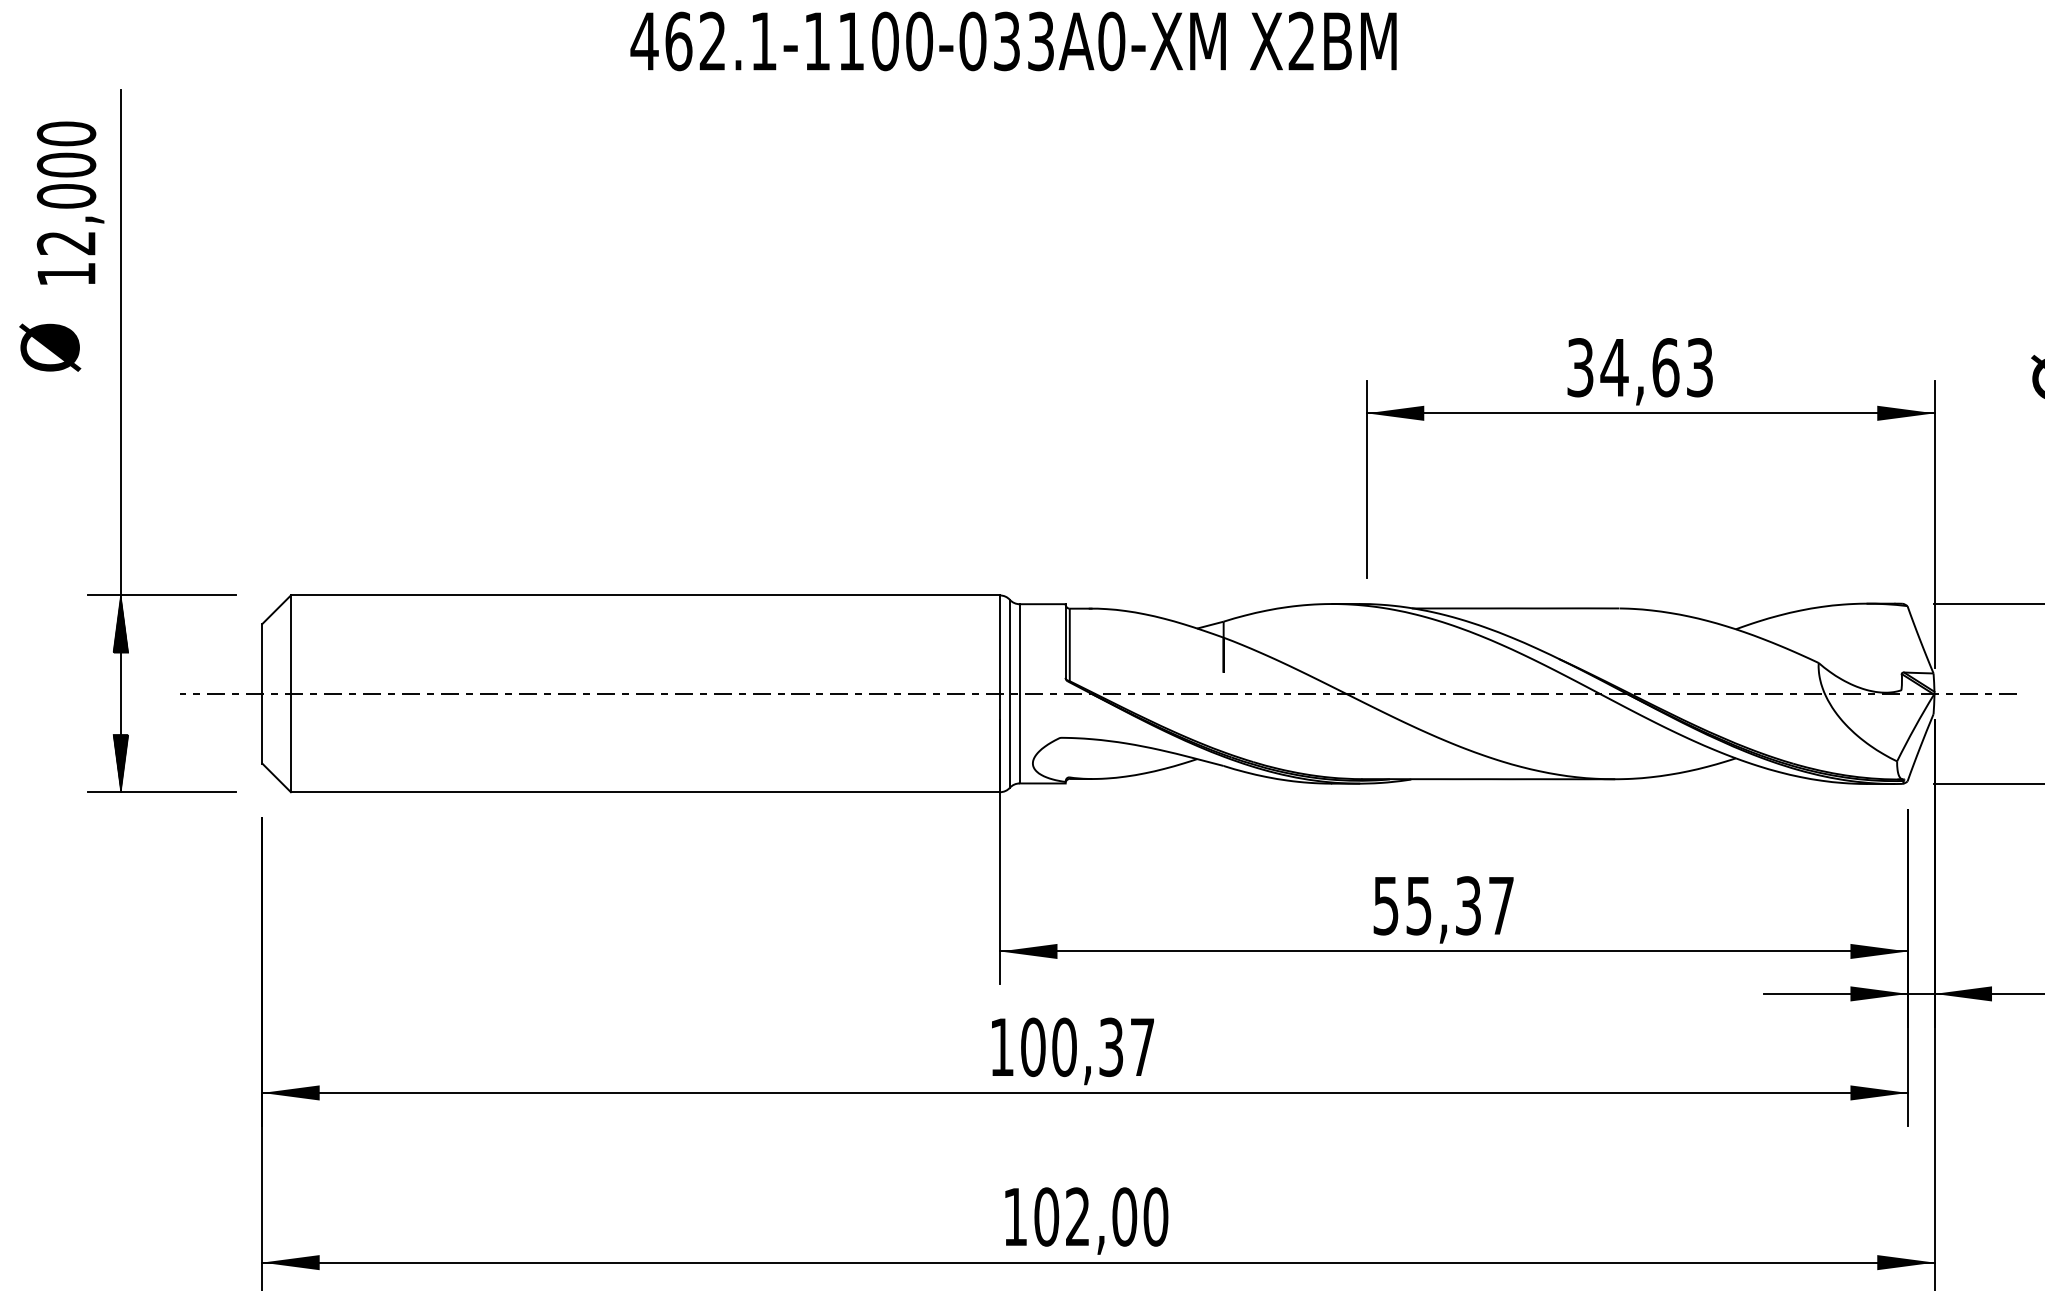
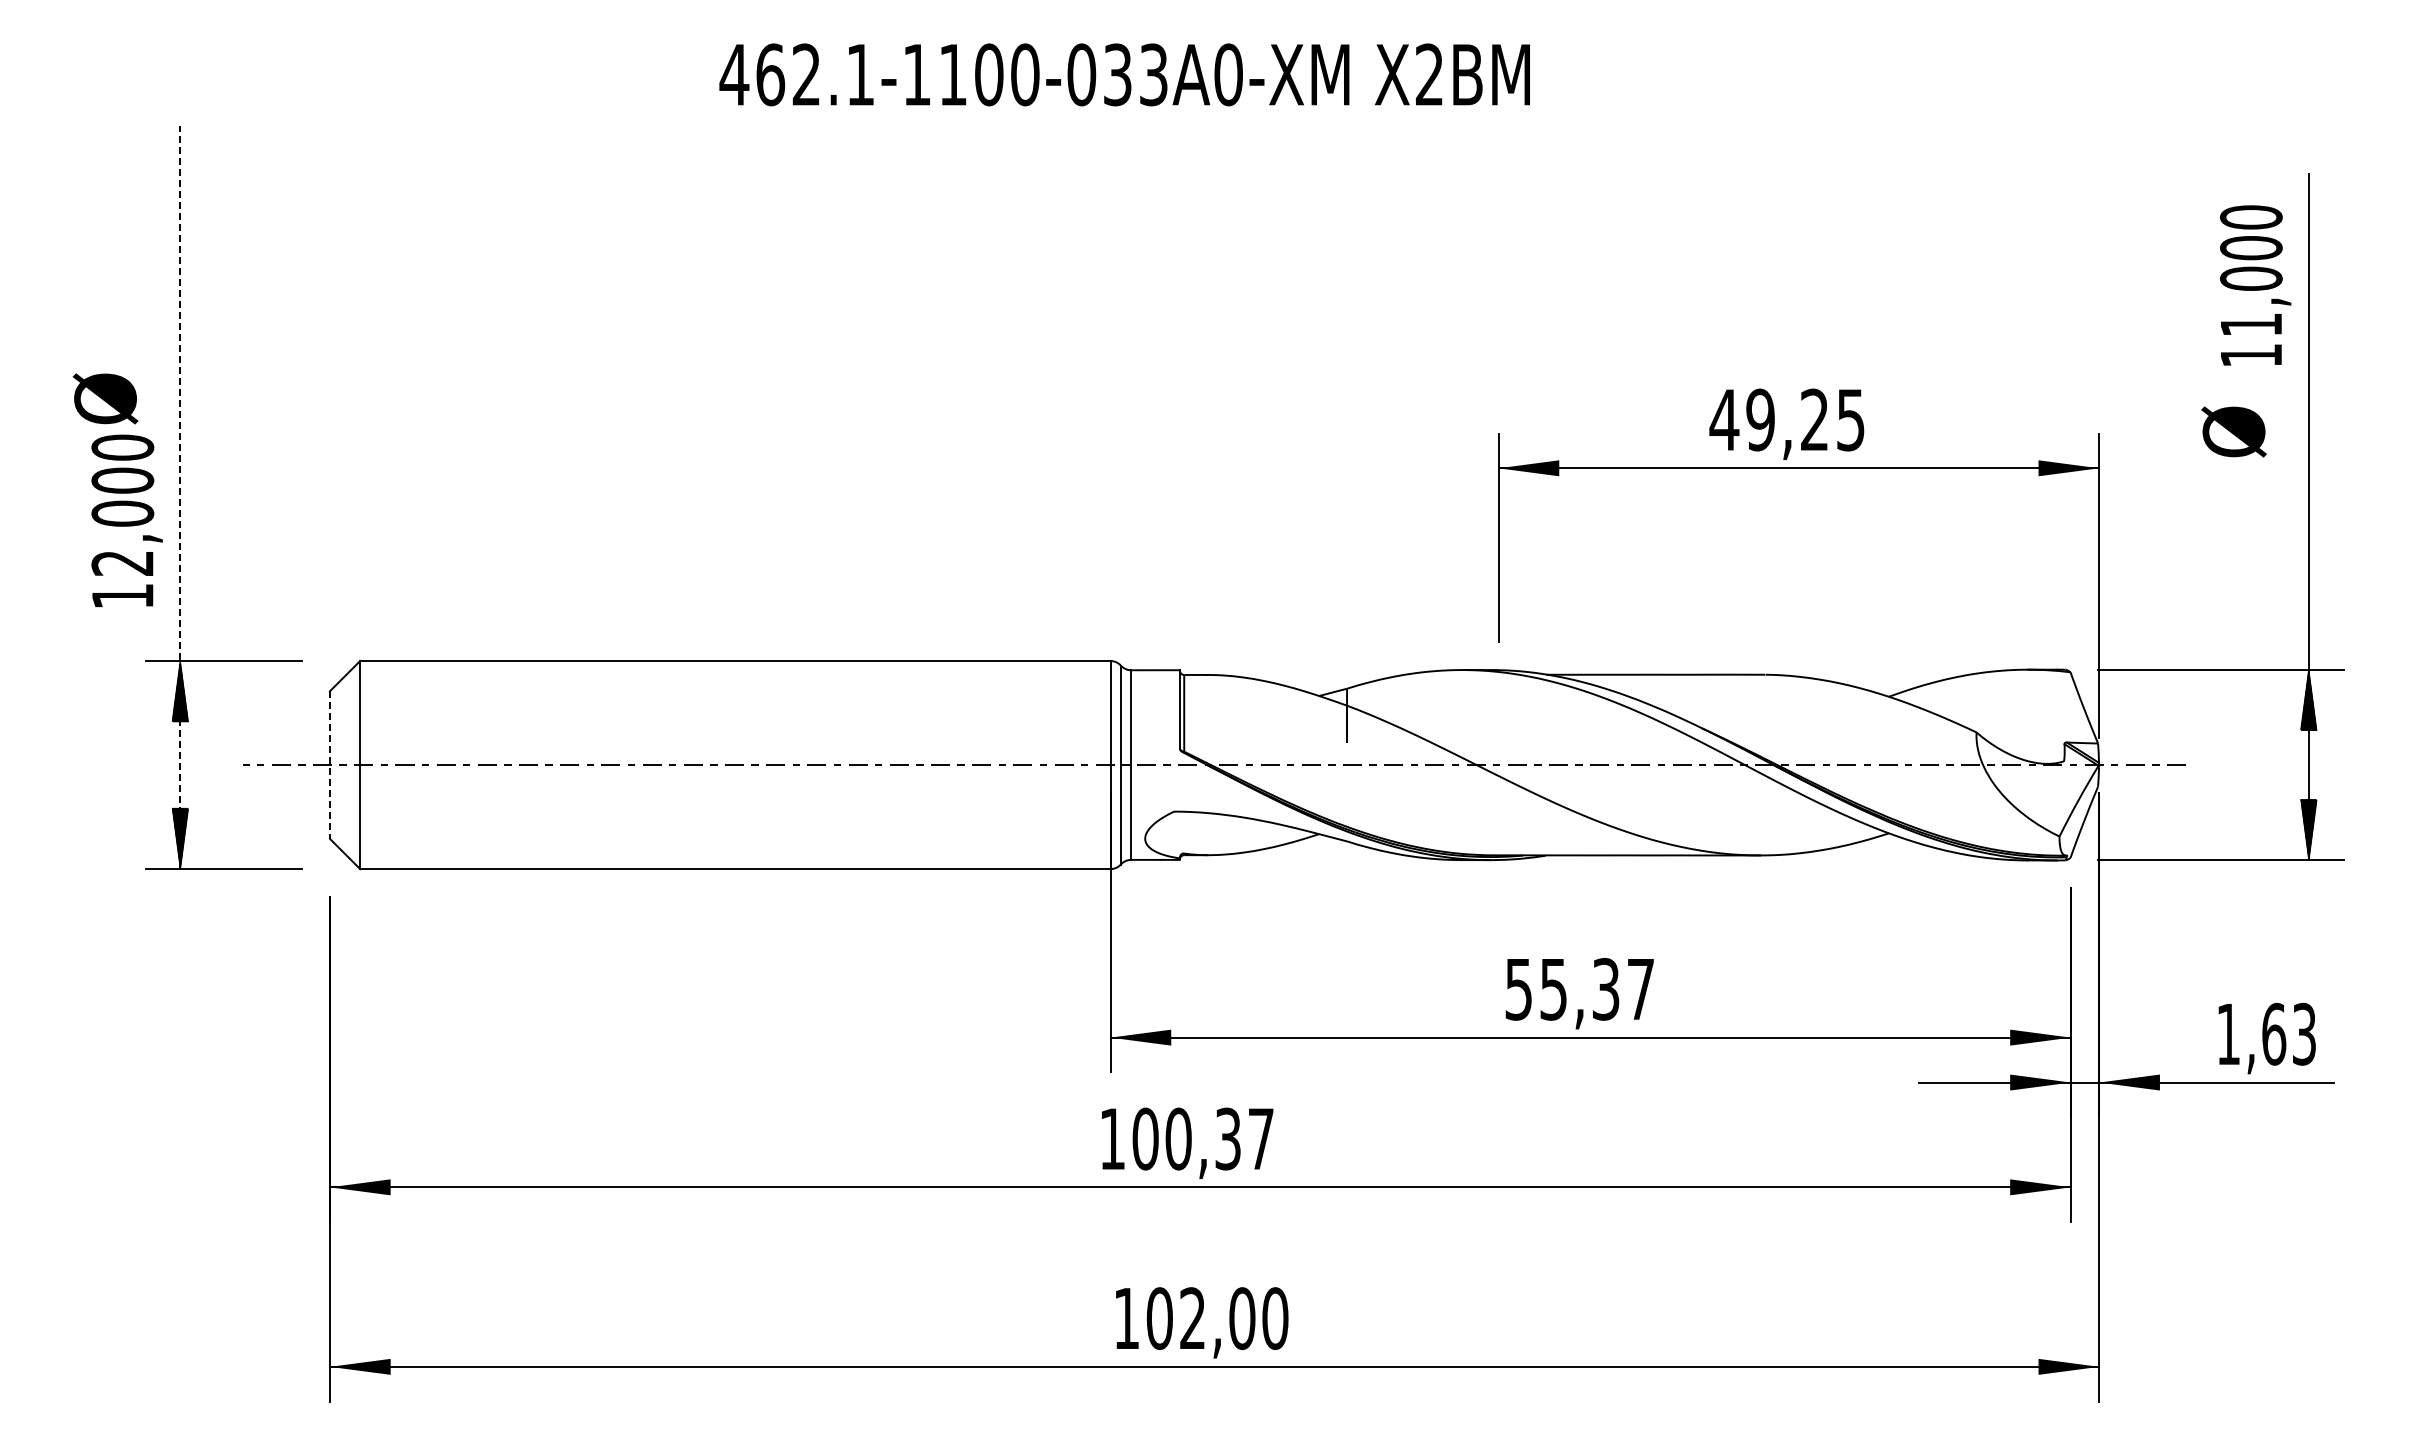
text: (70, 202) -> (126, 520), moved
text: (1639, 367) -> (1786, 419), 34,63 -> 49,25
line: (121, 440) -> (180, 497), solid -> dashed
line: (261, 694) -> (329, 765), solid -> dashed

